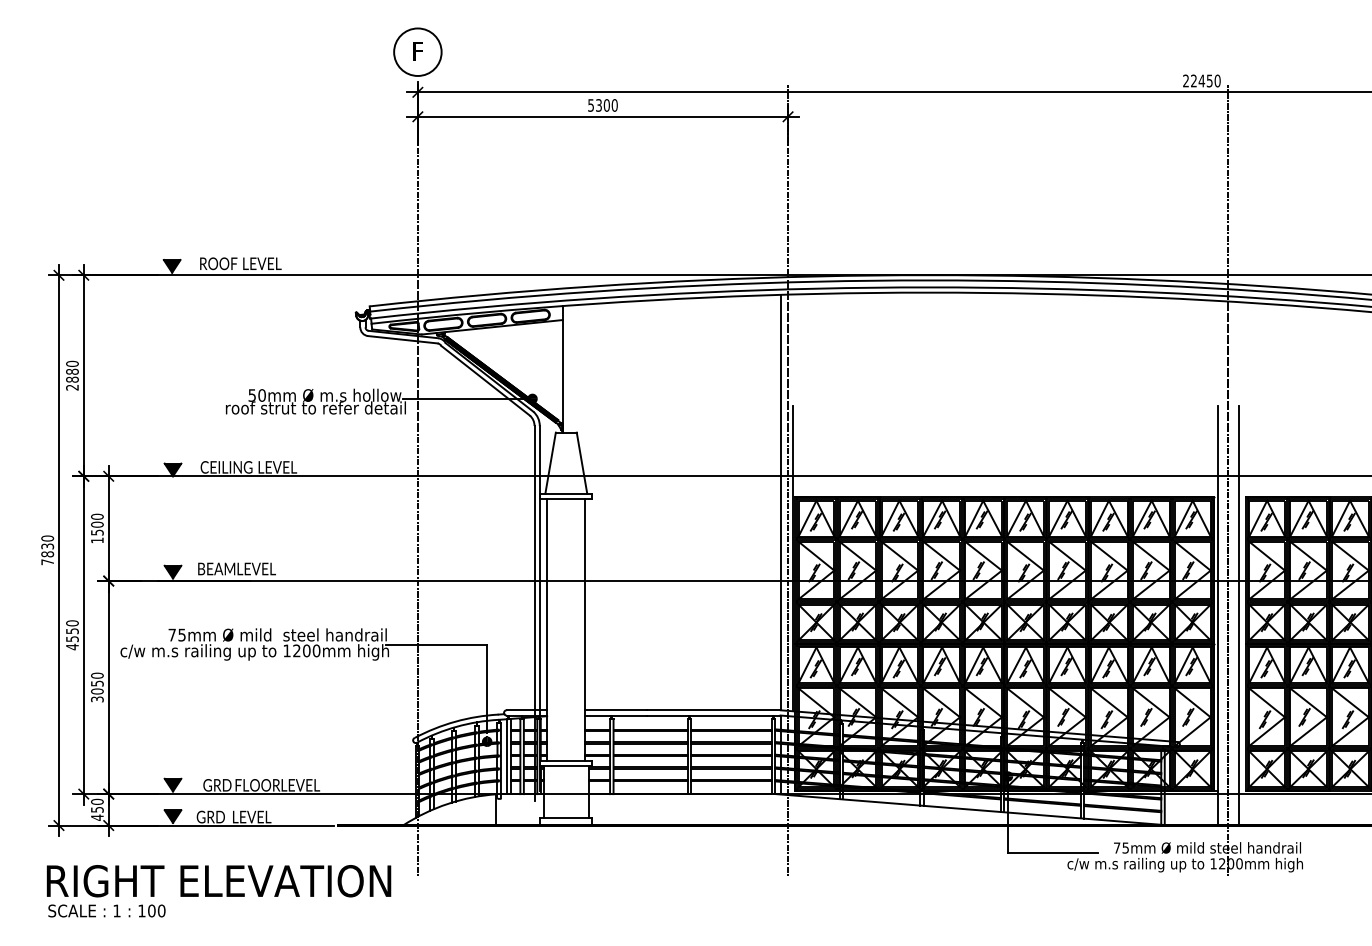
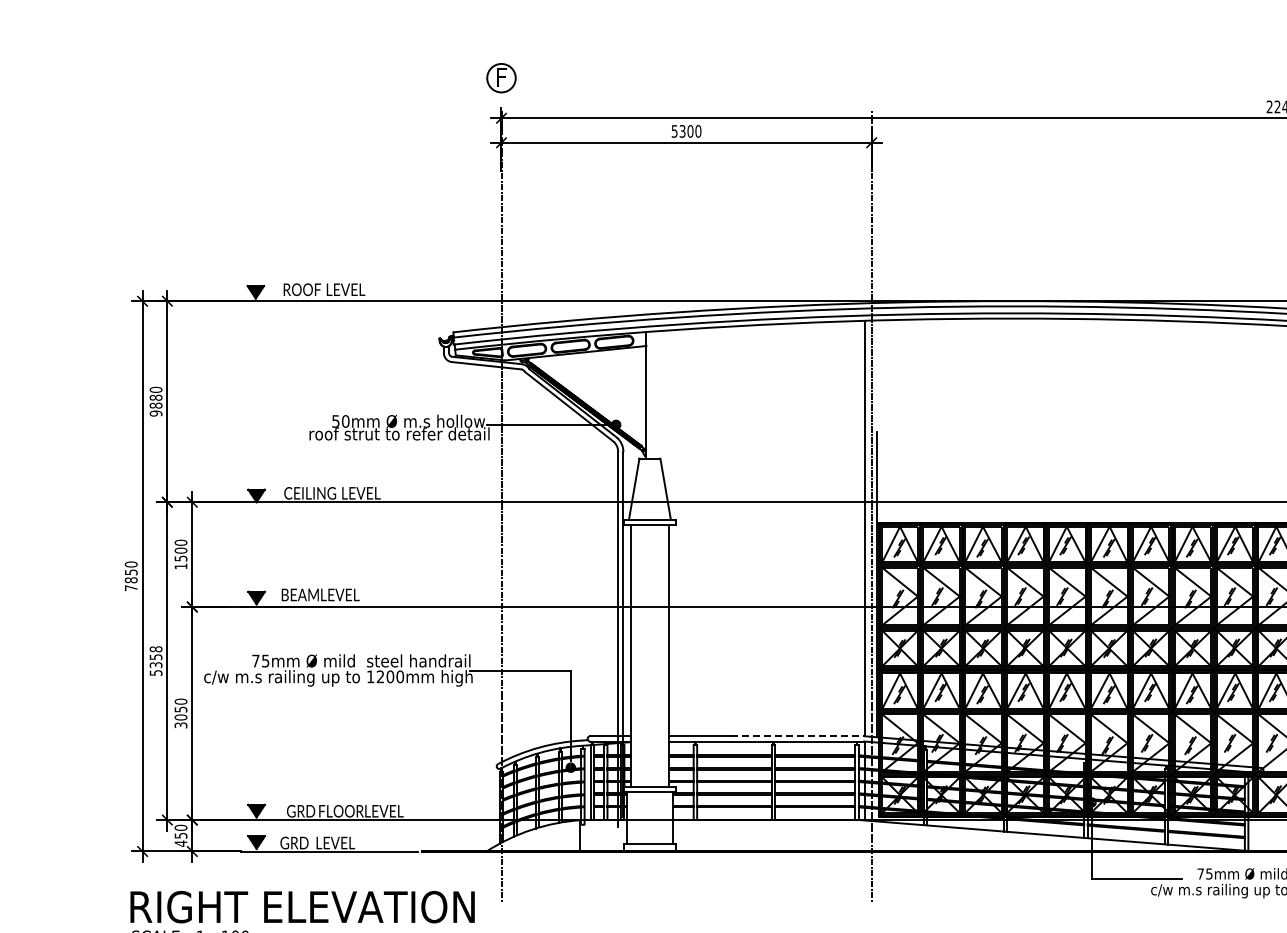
circle: (417, 51) -> (501, 77), size x0.6
text: (72, 387) -> (156, 413), 2880 -> 9880
text: (47, 546) -> (131, 572), 7830 -> 7850
text: (72, 635) -> (156, 661), 4550 -> 5358
line: (713, 710) -> (797, 736), solid -> dashed

